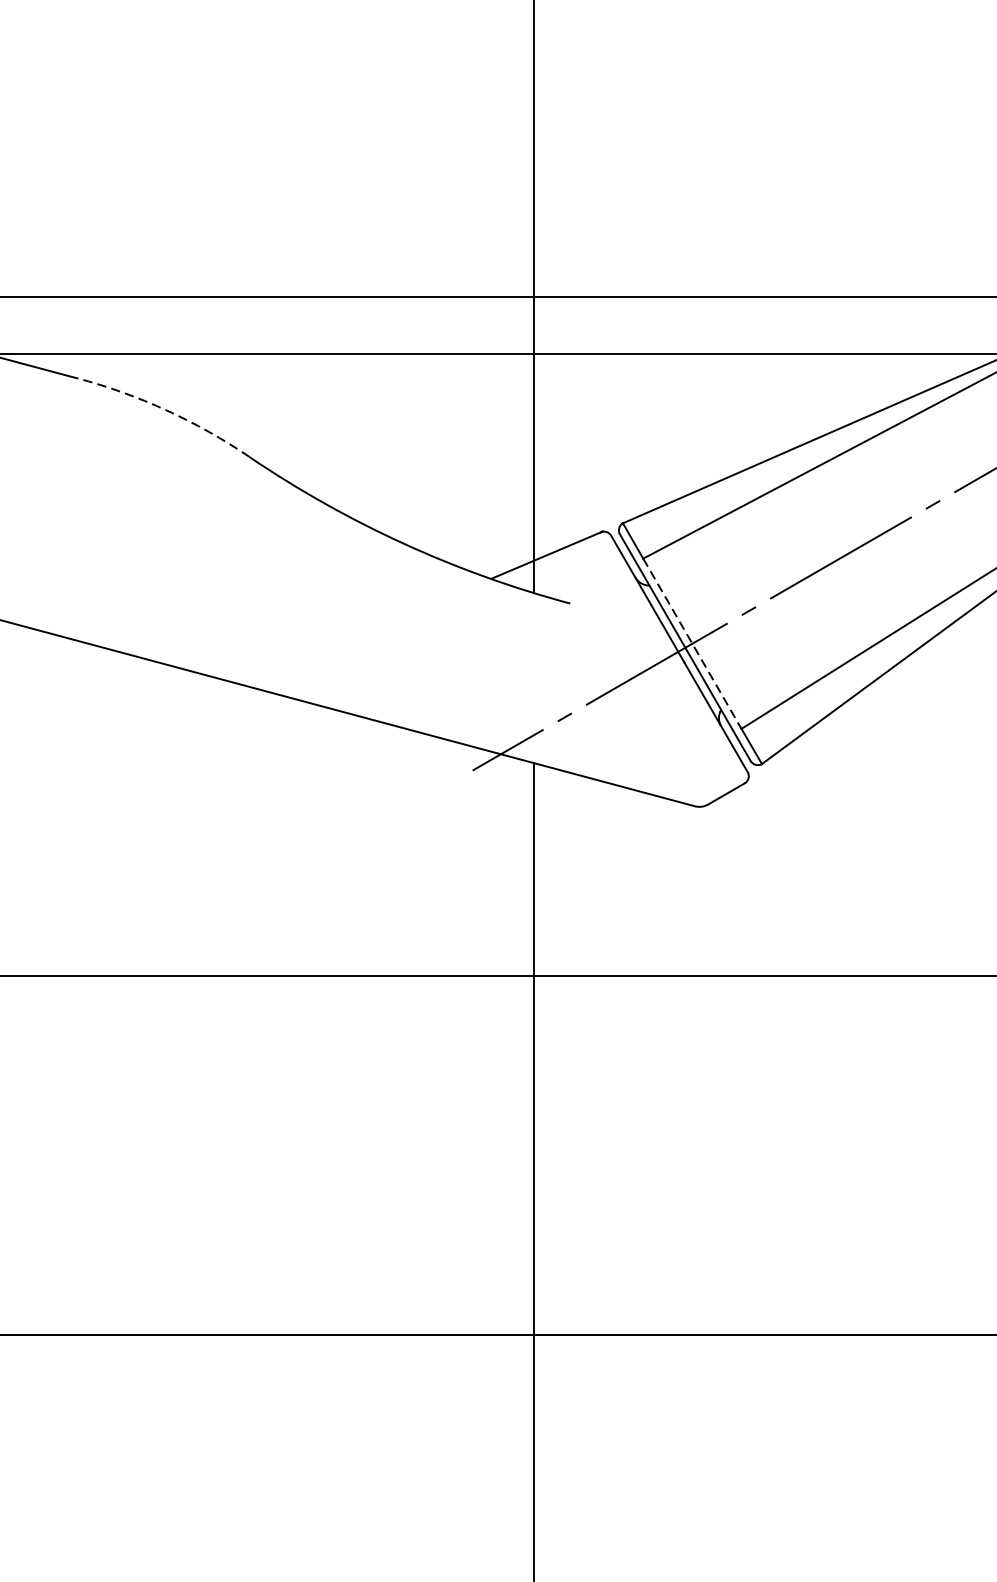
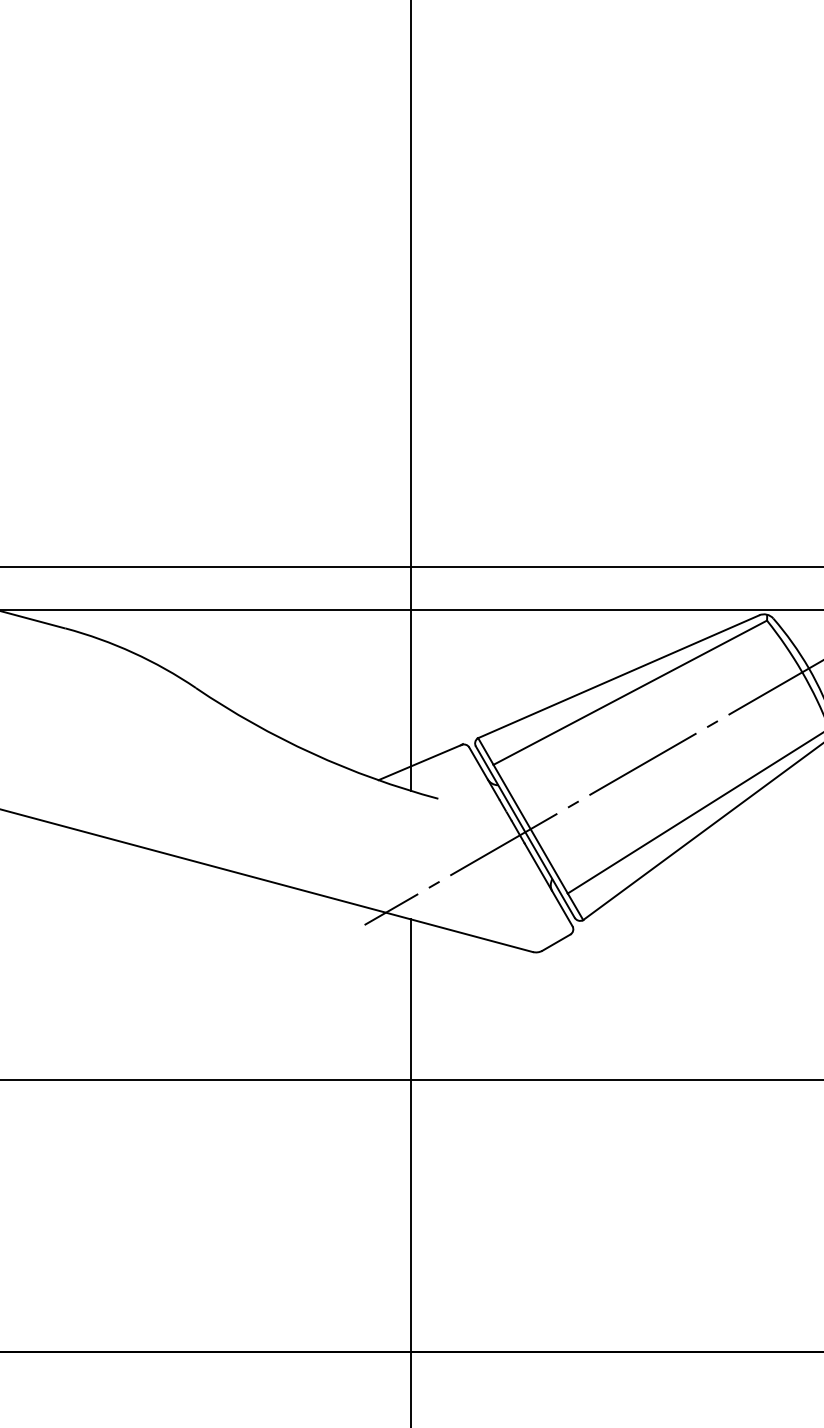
arc: (166, 409) -> (133, 652), dashed -> solid
line: (692, 644) -> (530, 829), dashed -> solid

